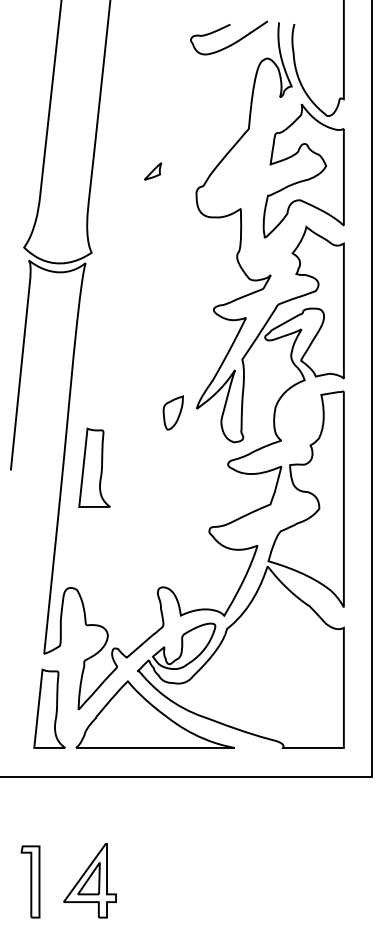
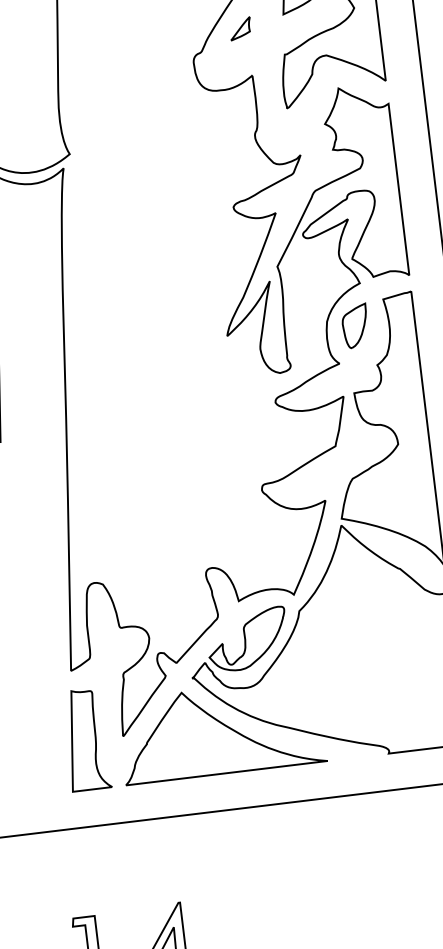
part: (153, 171) -> (241, 28), moved
part: (172, 412) -> (354, 325), moved
part: (94, 467) -> (106, 426), removed

